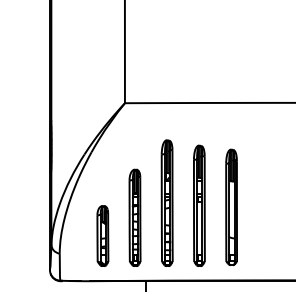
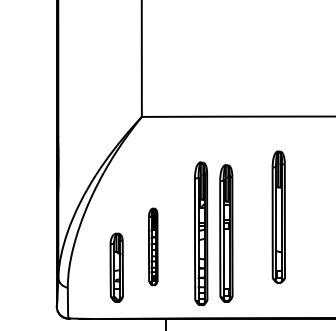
part: (166, 202) -> (200, 233), moved
part: (231, 207) -> (278, 217), moved
part: (134, 217) -> (152, 246), size x0.7

